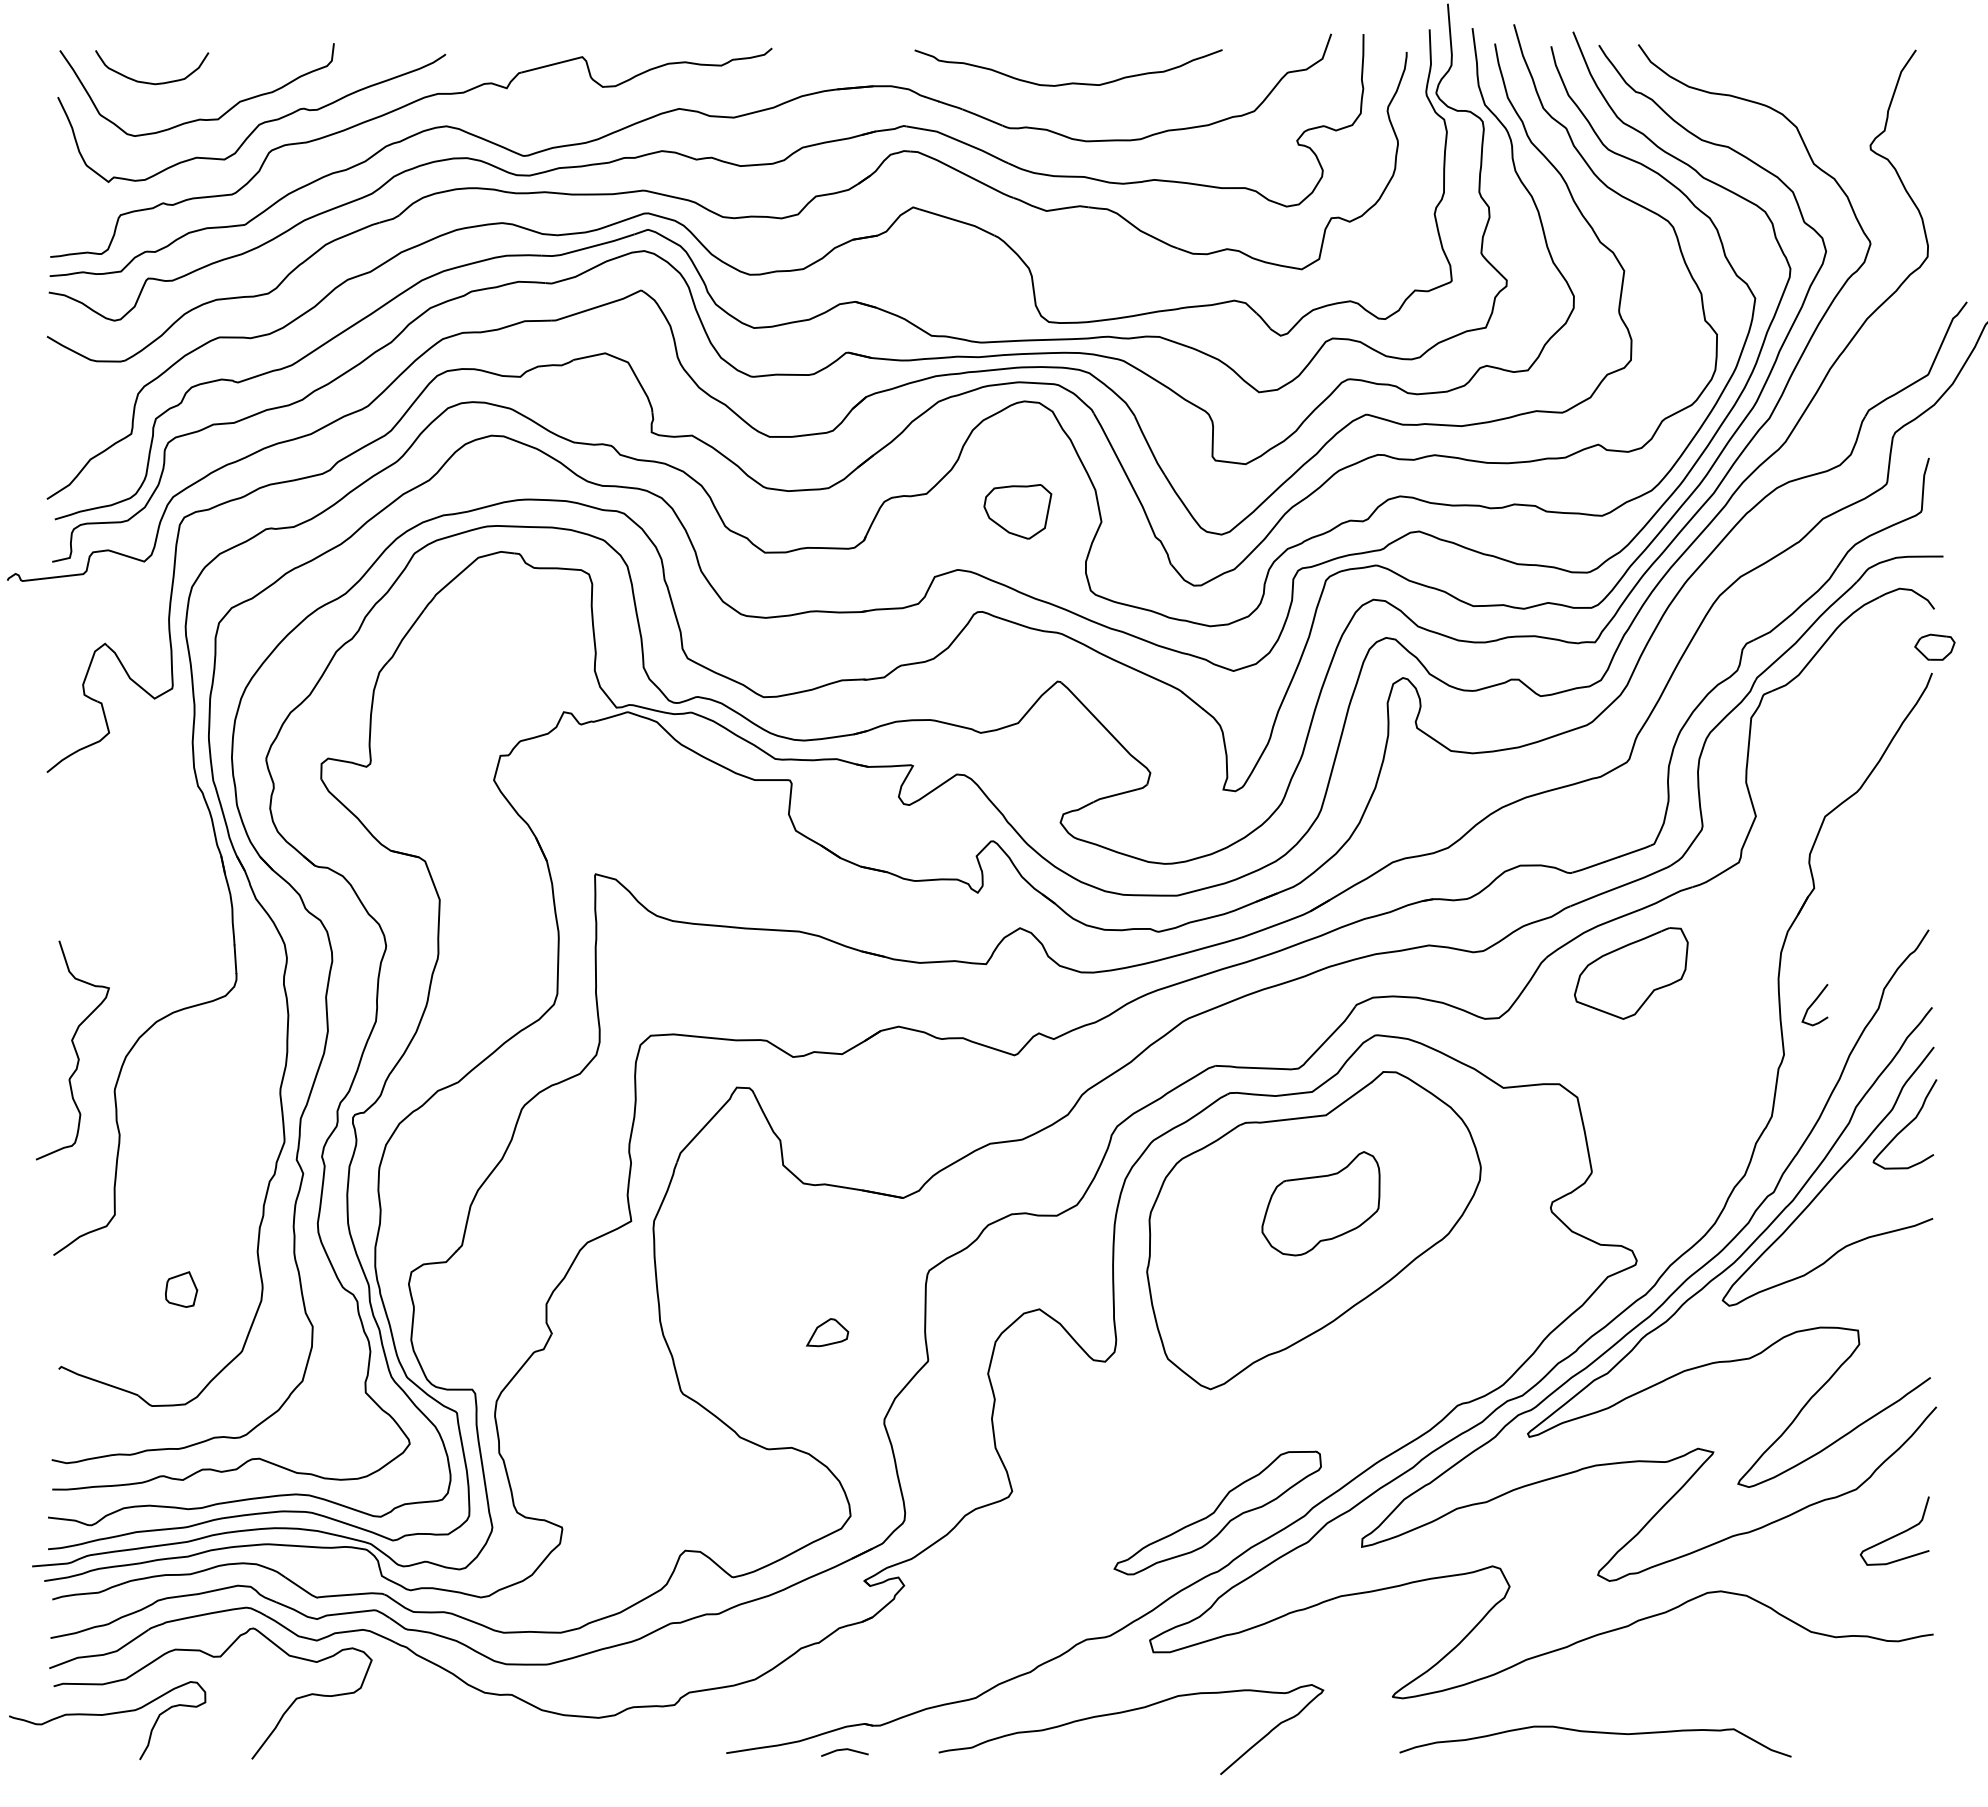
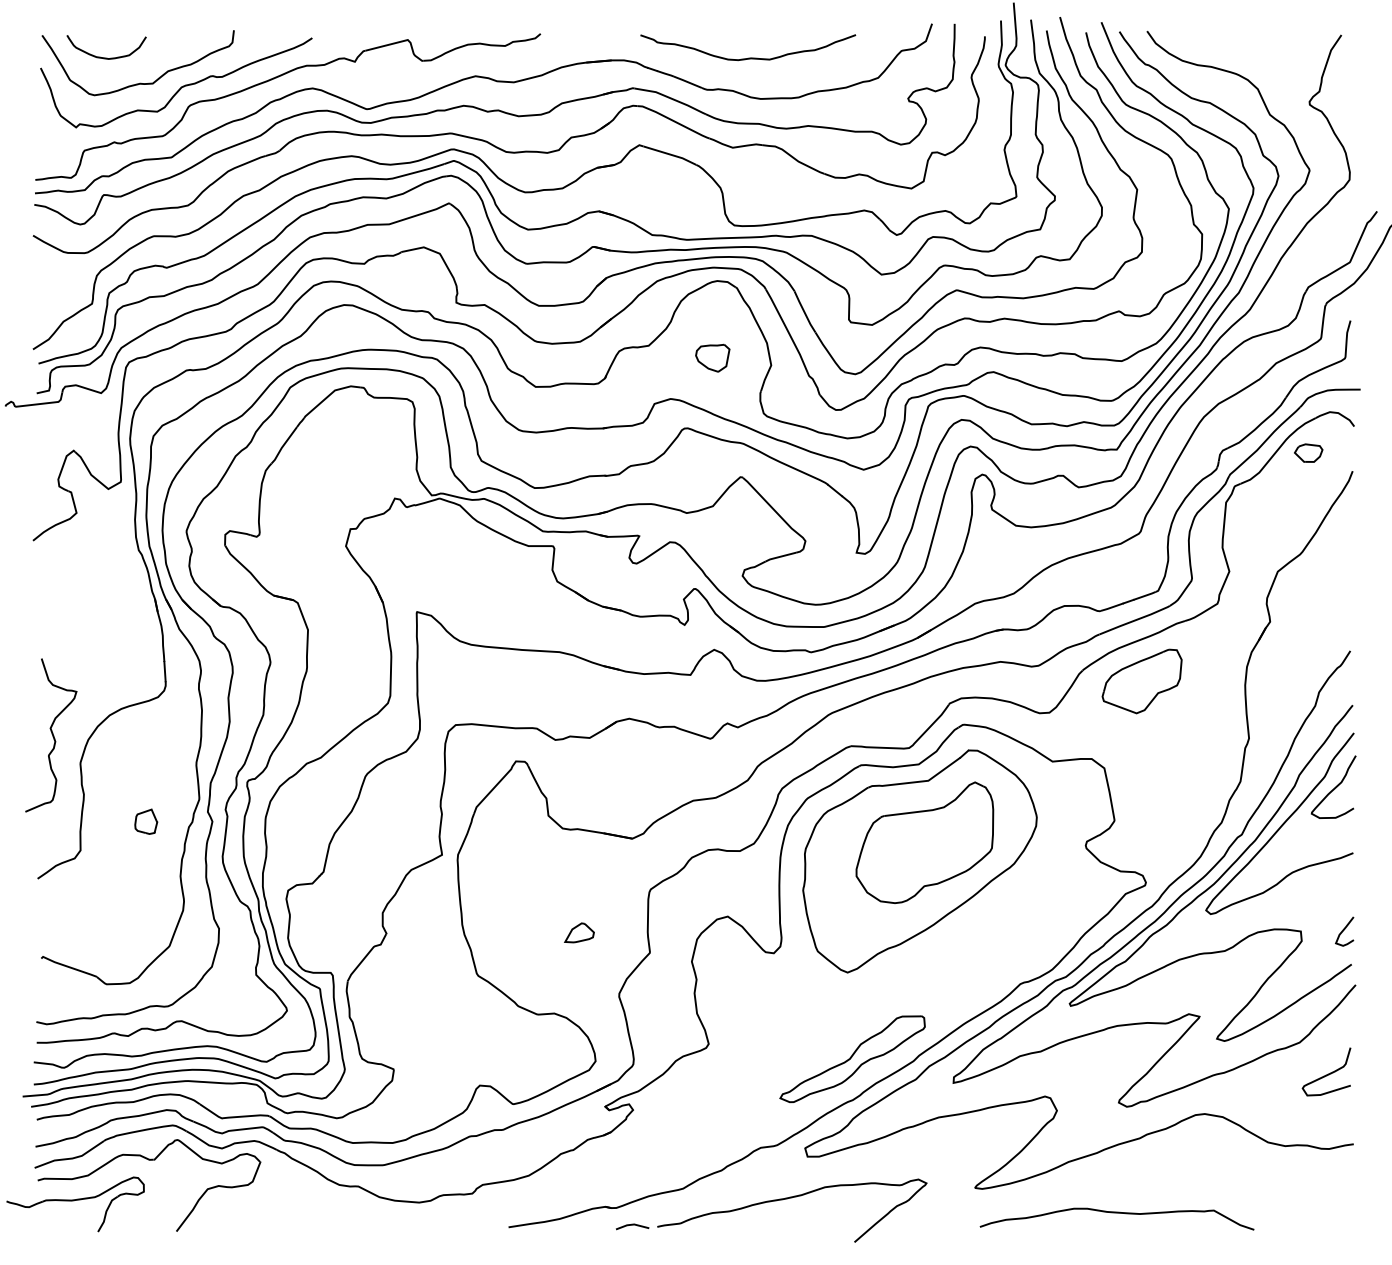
part: (1017, 510) -> (712, 357), size x0.71
part: (1934, 646) -> (1308, 452), moved
curve: (1814, 1003) -> (1344, 930), moved
part: (1320, 1203) -> (924, 842), size x1.67
part: (181, 1289) -> (146, 821), moved
line: (844, 1750) -> (632, 1225), moved

